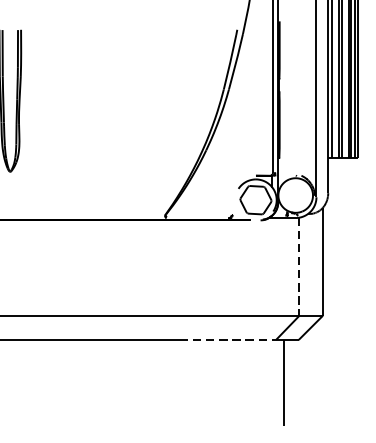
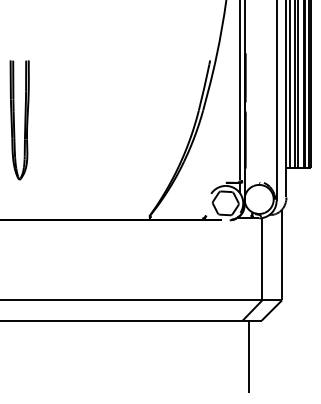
line: (299, 267) -> (262, 259), dashed -> solid
line: (228, 339) -> (202, 320), dashed -> solid

